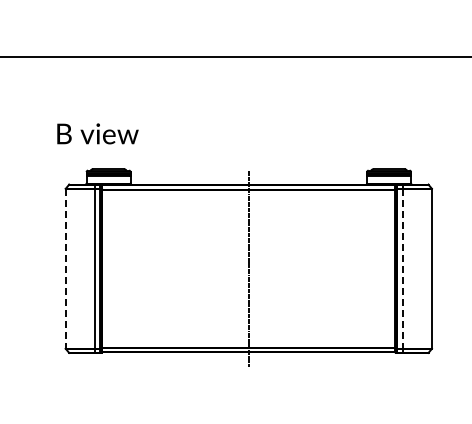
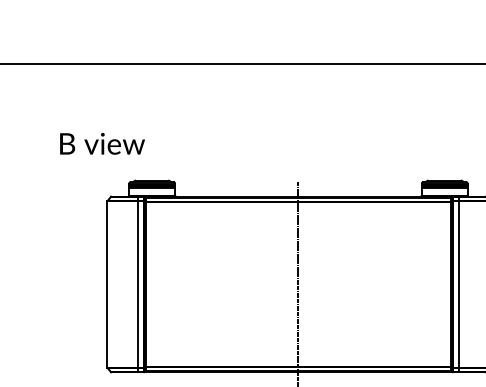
text: (97, 133) -> (102, 143), moved
line: (65, 268) -> (107, 284), dashed -> solid
line: (402, 268) -> (458, 284), dashed -> solid

